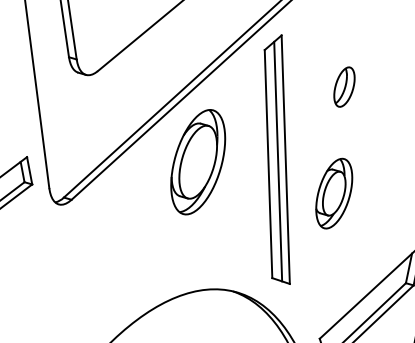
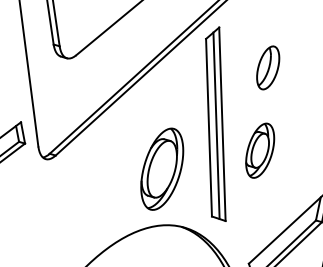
part: (343, 86) -> (267, 67), size x1.4
part: (198, 161) -> (162, 168), moved

